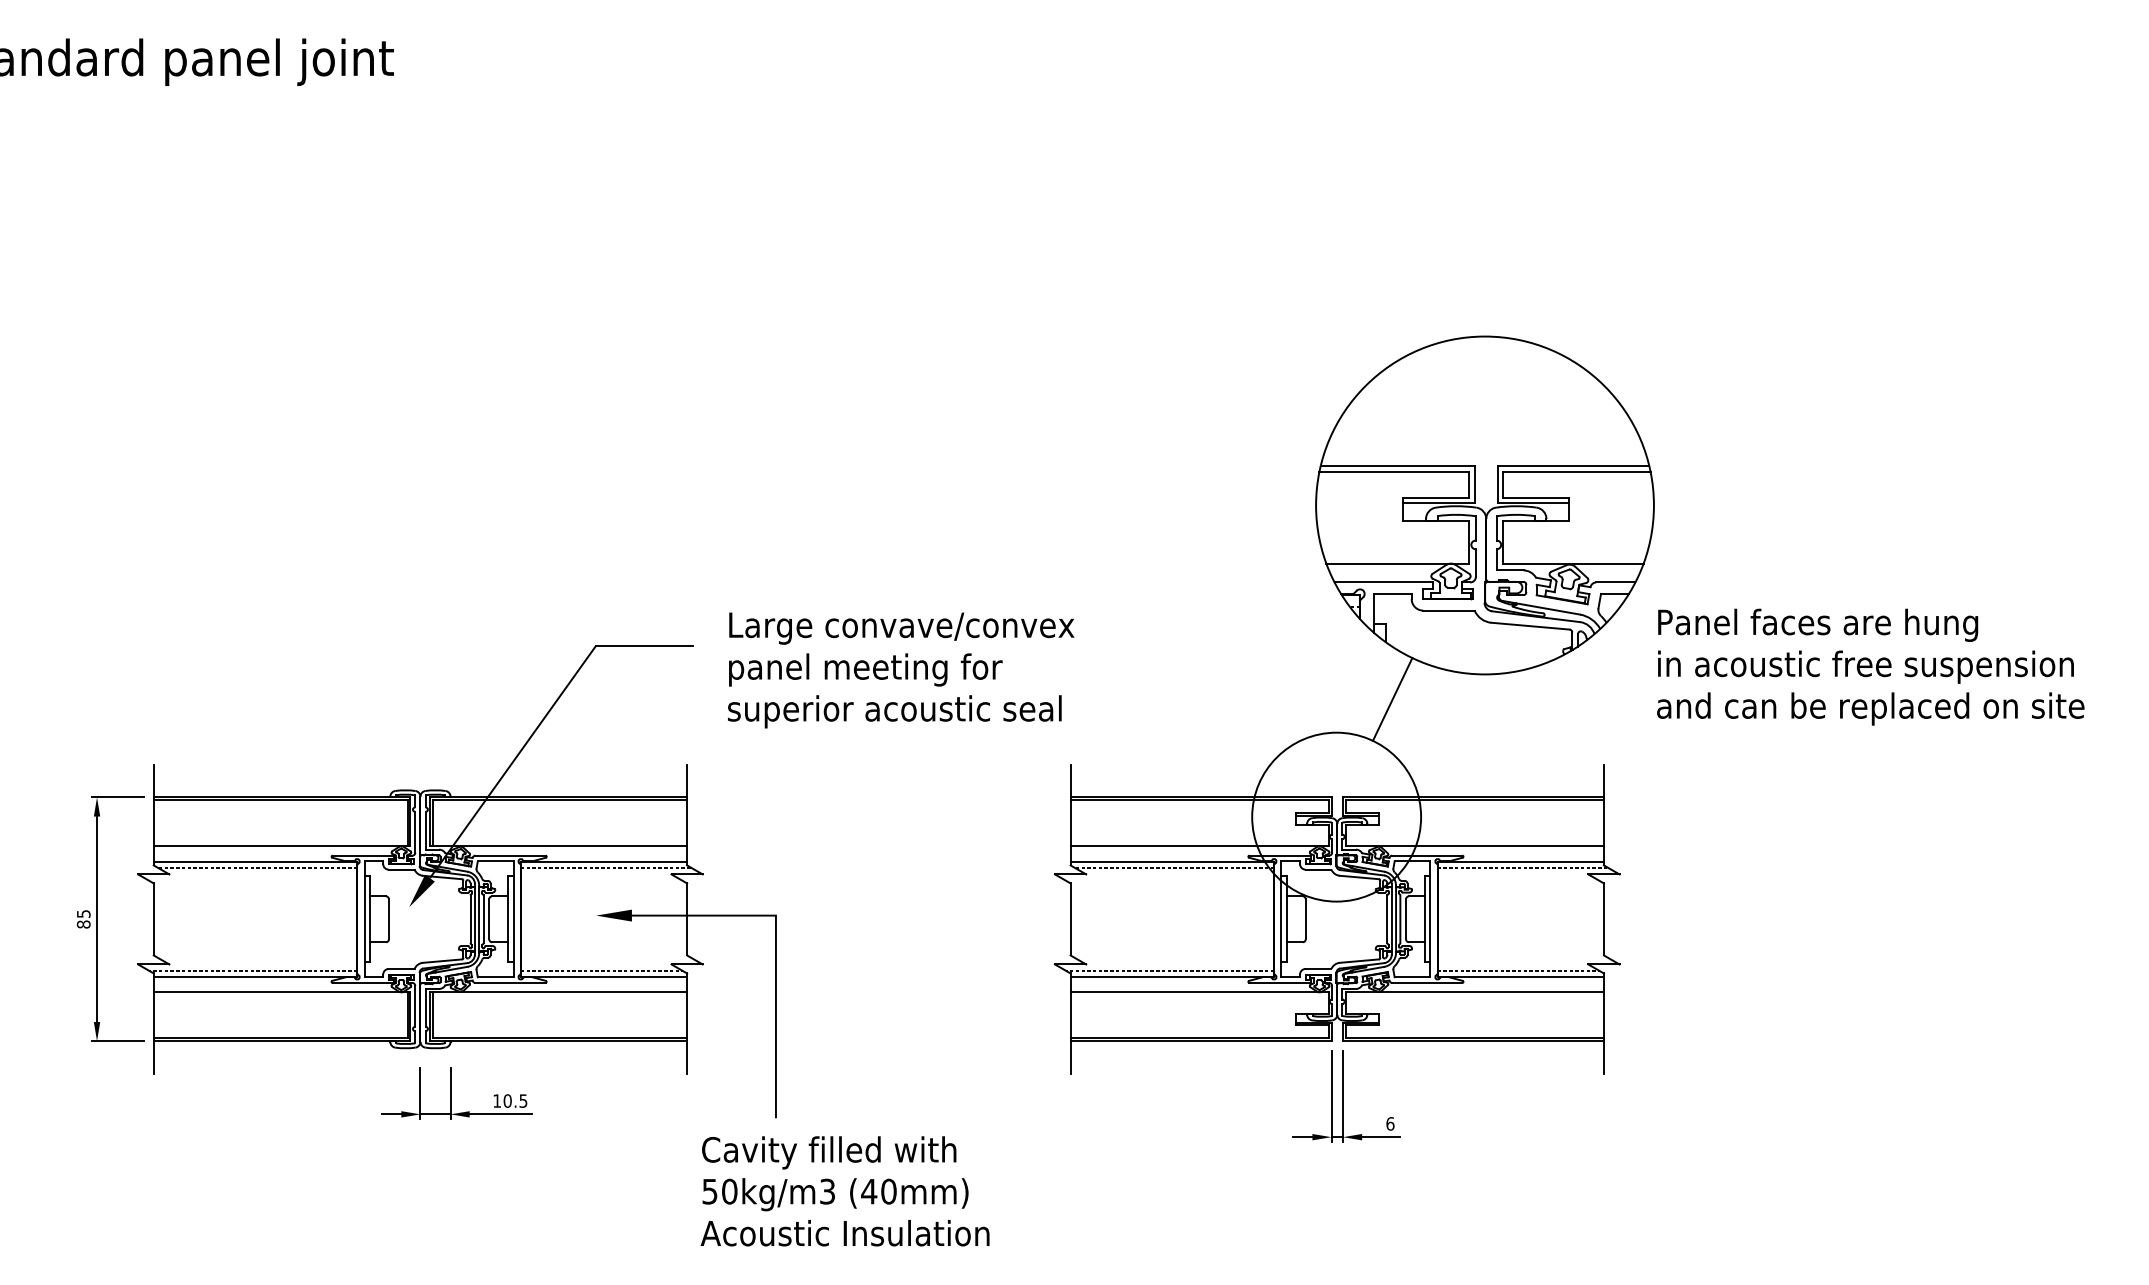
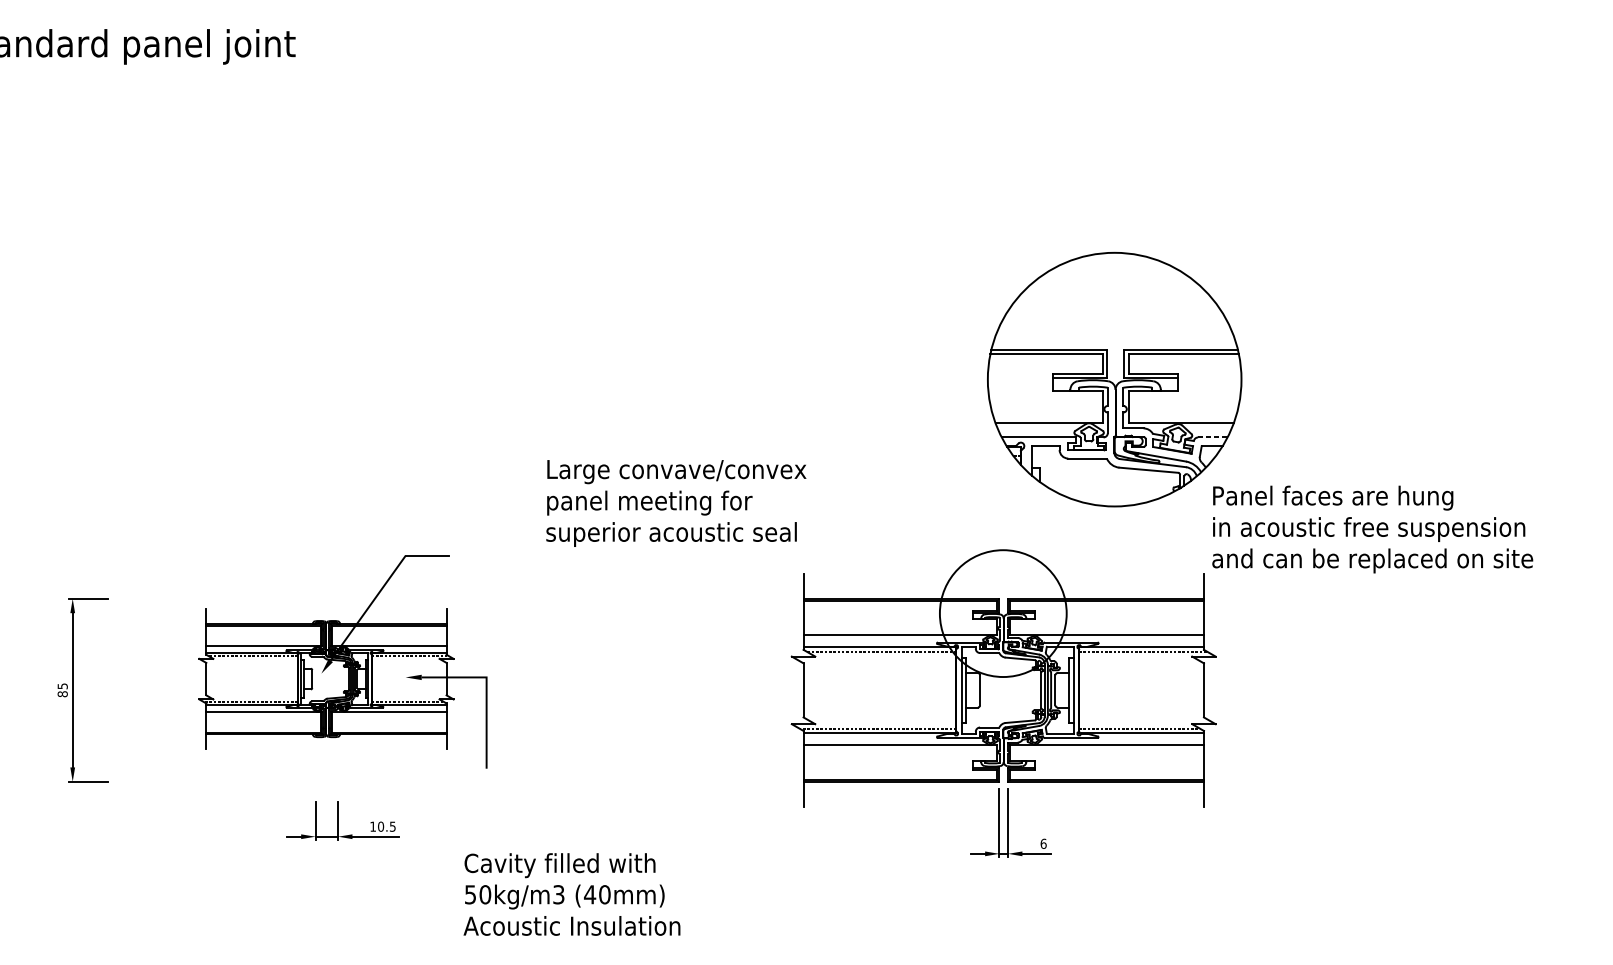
line: (1615, 582) -> (1212, 437), solid -> dashed
text: (1870, 666) -> (1372, 529), moved
line: (1392, 699) -> (1045, 525), removed
part: (456, 881) -> (342, 661), size x0.6
text: (844, 1191) -> (571, 894), moved

